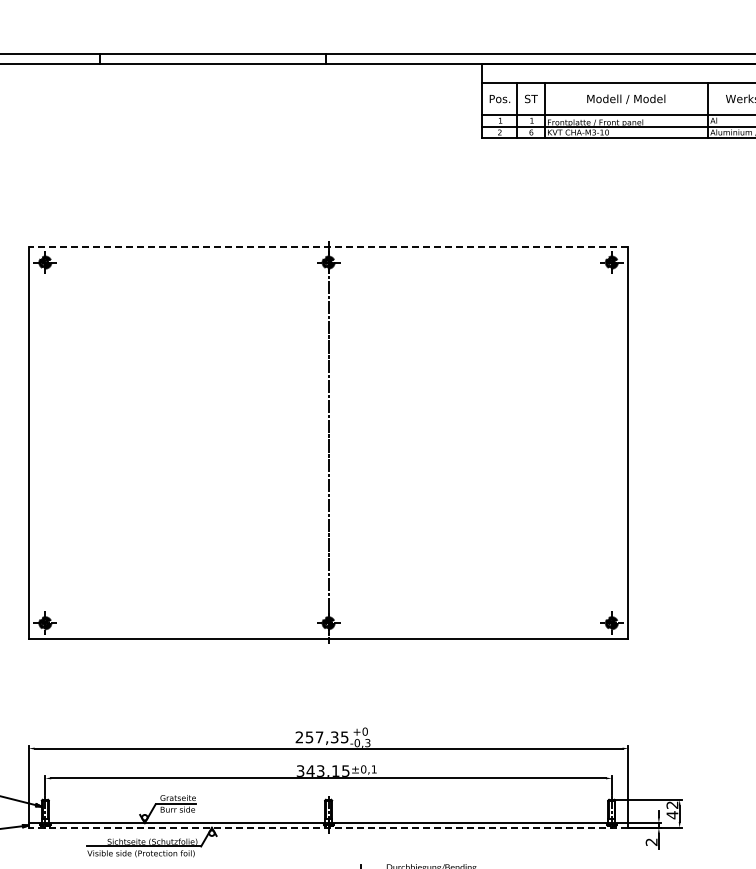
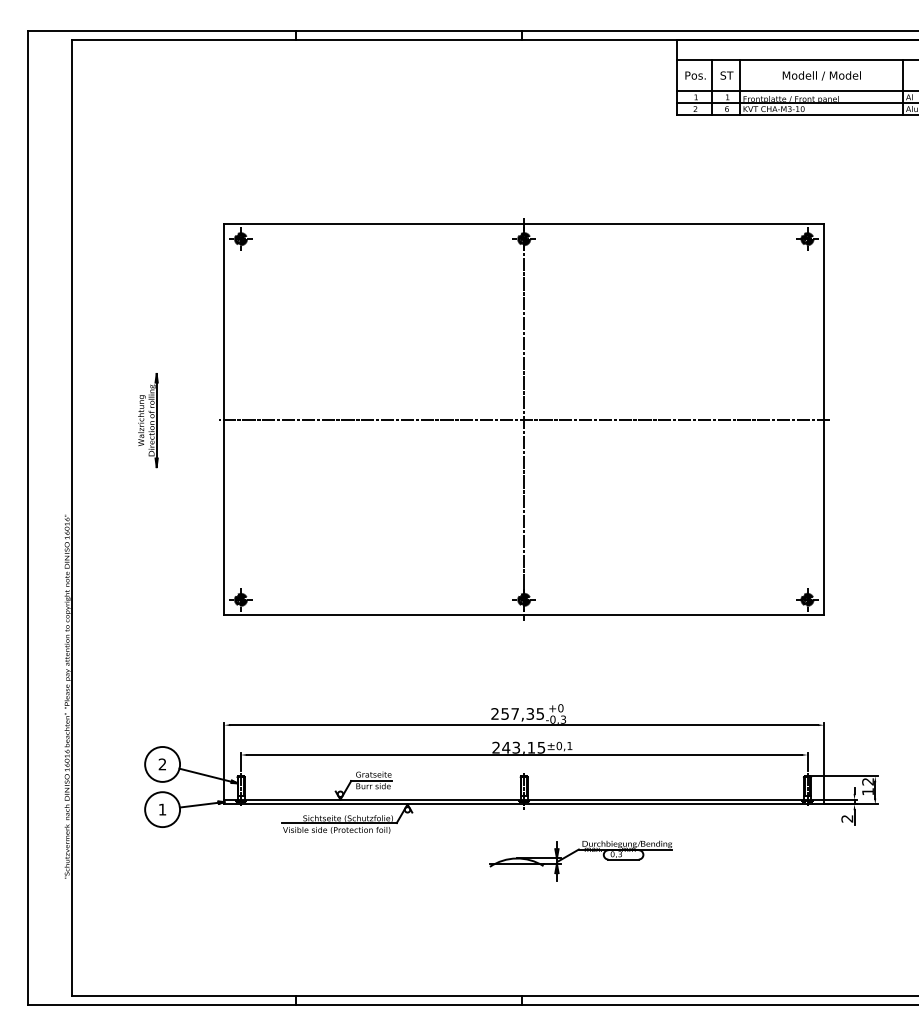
line: (328, 246) -> (524, 223), dashed -> solid
line: (327, 442) -> (523, 419), added
text: (299, 770) -> (495, 747), 343,15 -> 243,15
text: (671, 814) -> (867, 791), 42 -> 12
line: (328, 827) -> (524, 804), dashed -> solid

